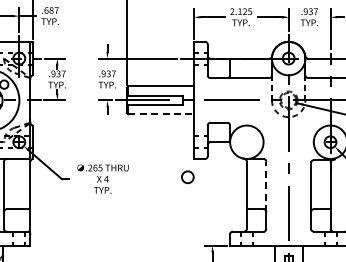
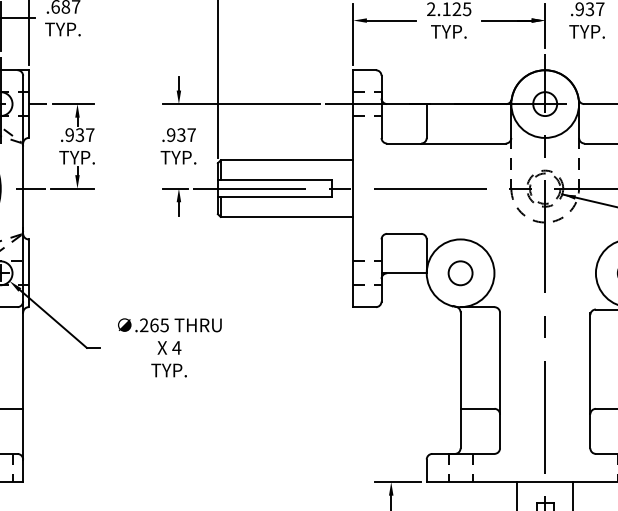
line: (160, 114) -> (286, 217), dashed -> solid
circle: (187, 177) -> (459, 273), moved
line: (266, 186) -> (500, 362), dashed -> solid

